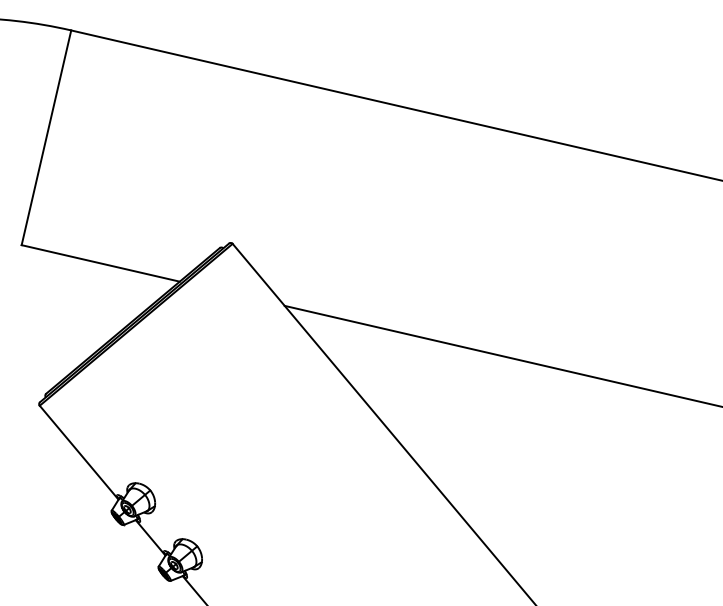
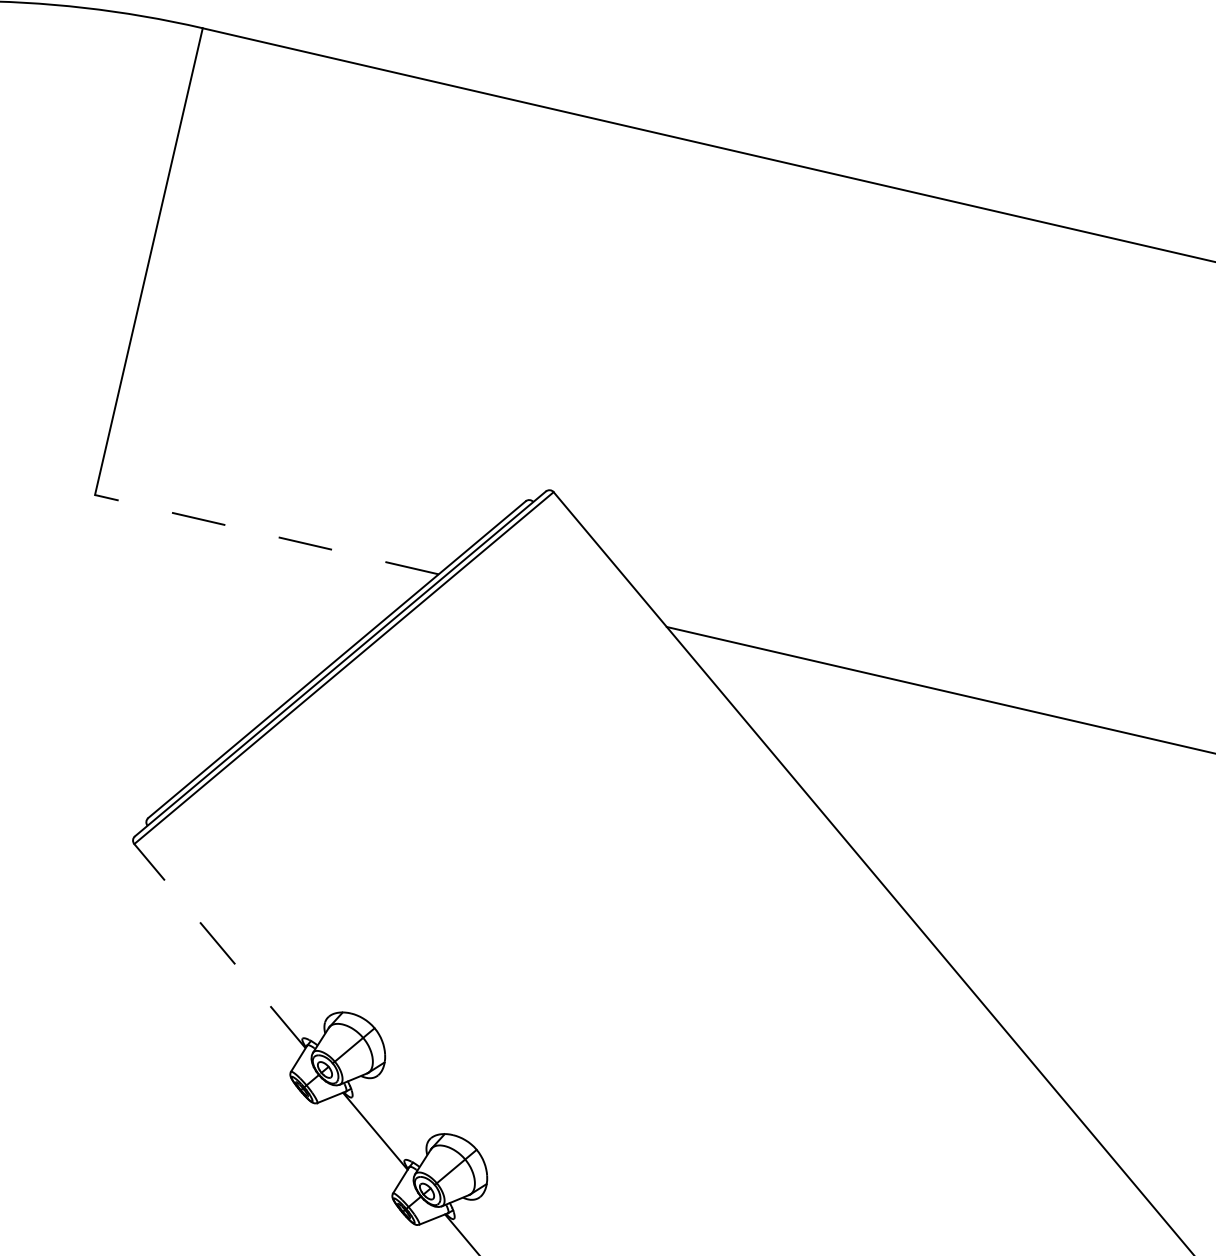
line: (100, 263) -> (266, 534), solid -> dashed
line: (78, 452) -> (218, 945), solid -> dashed

